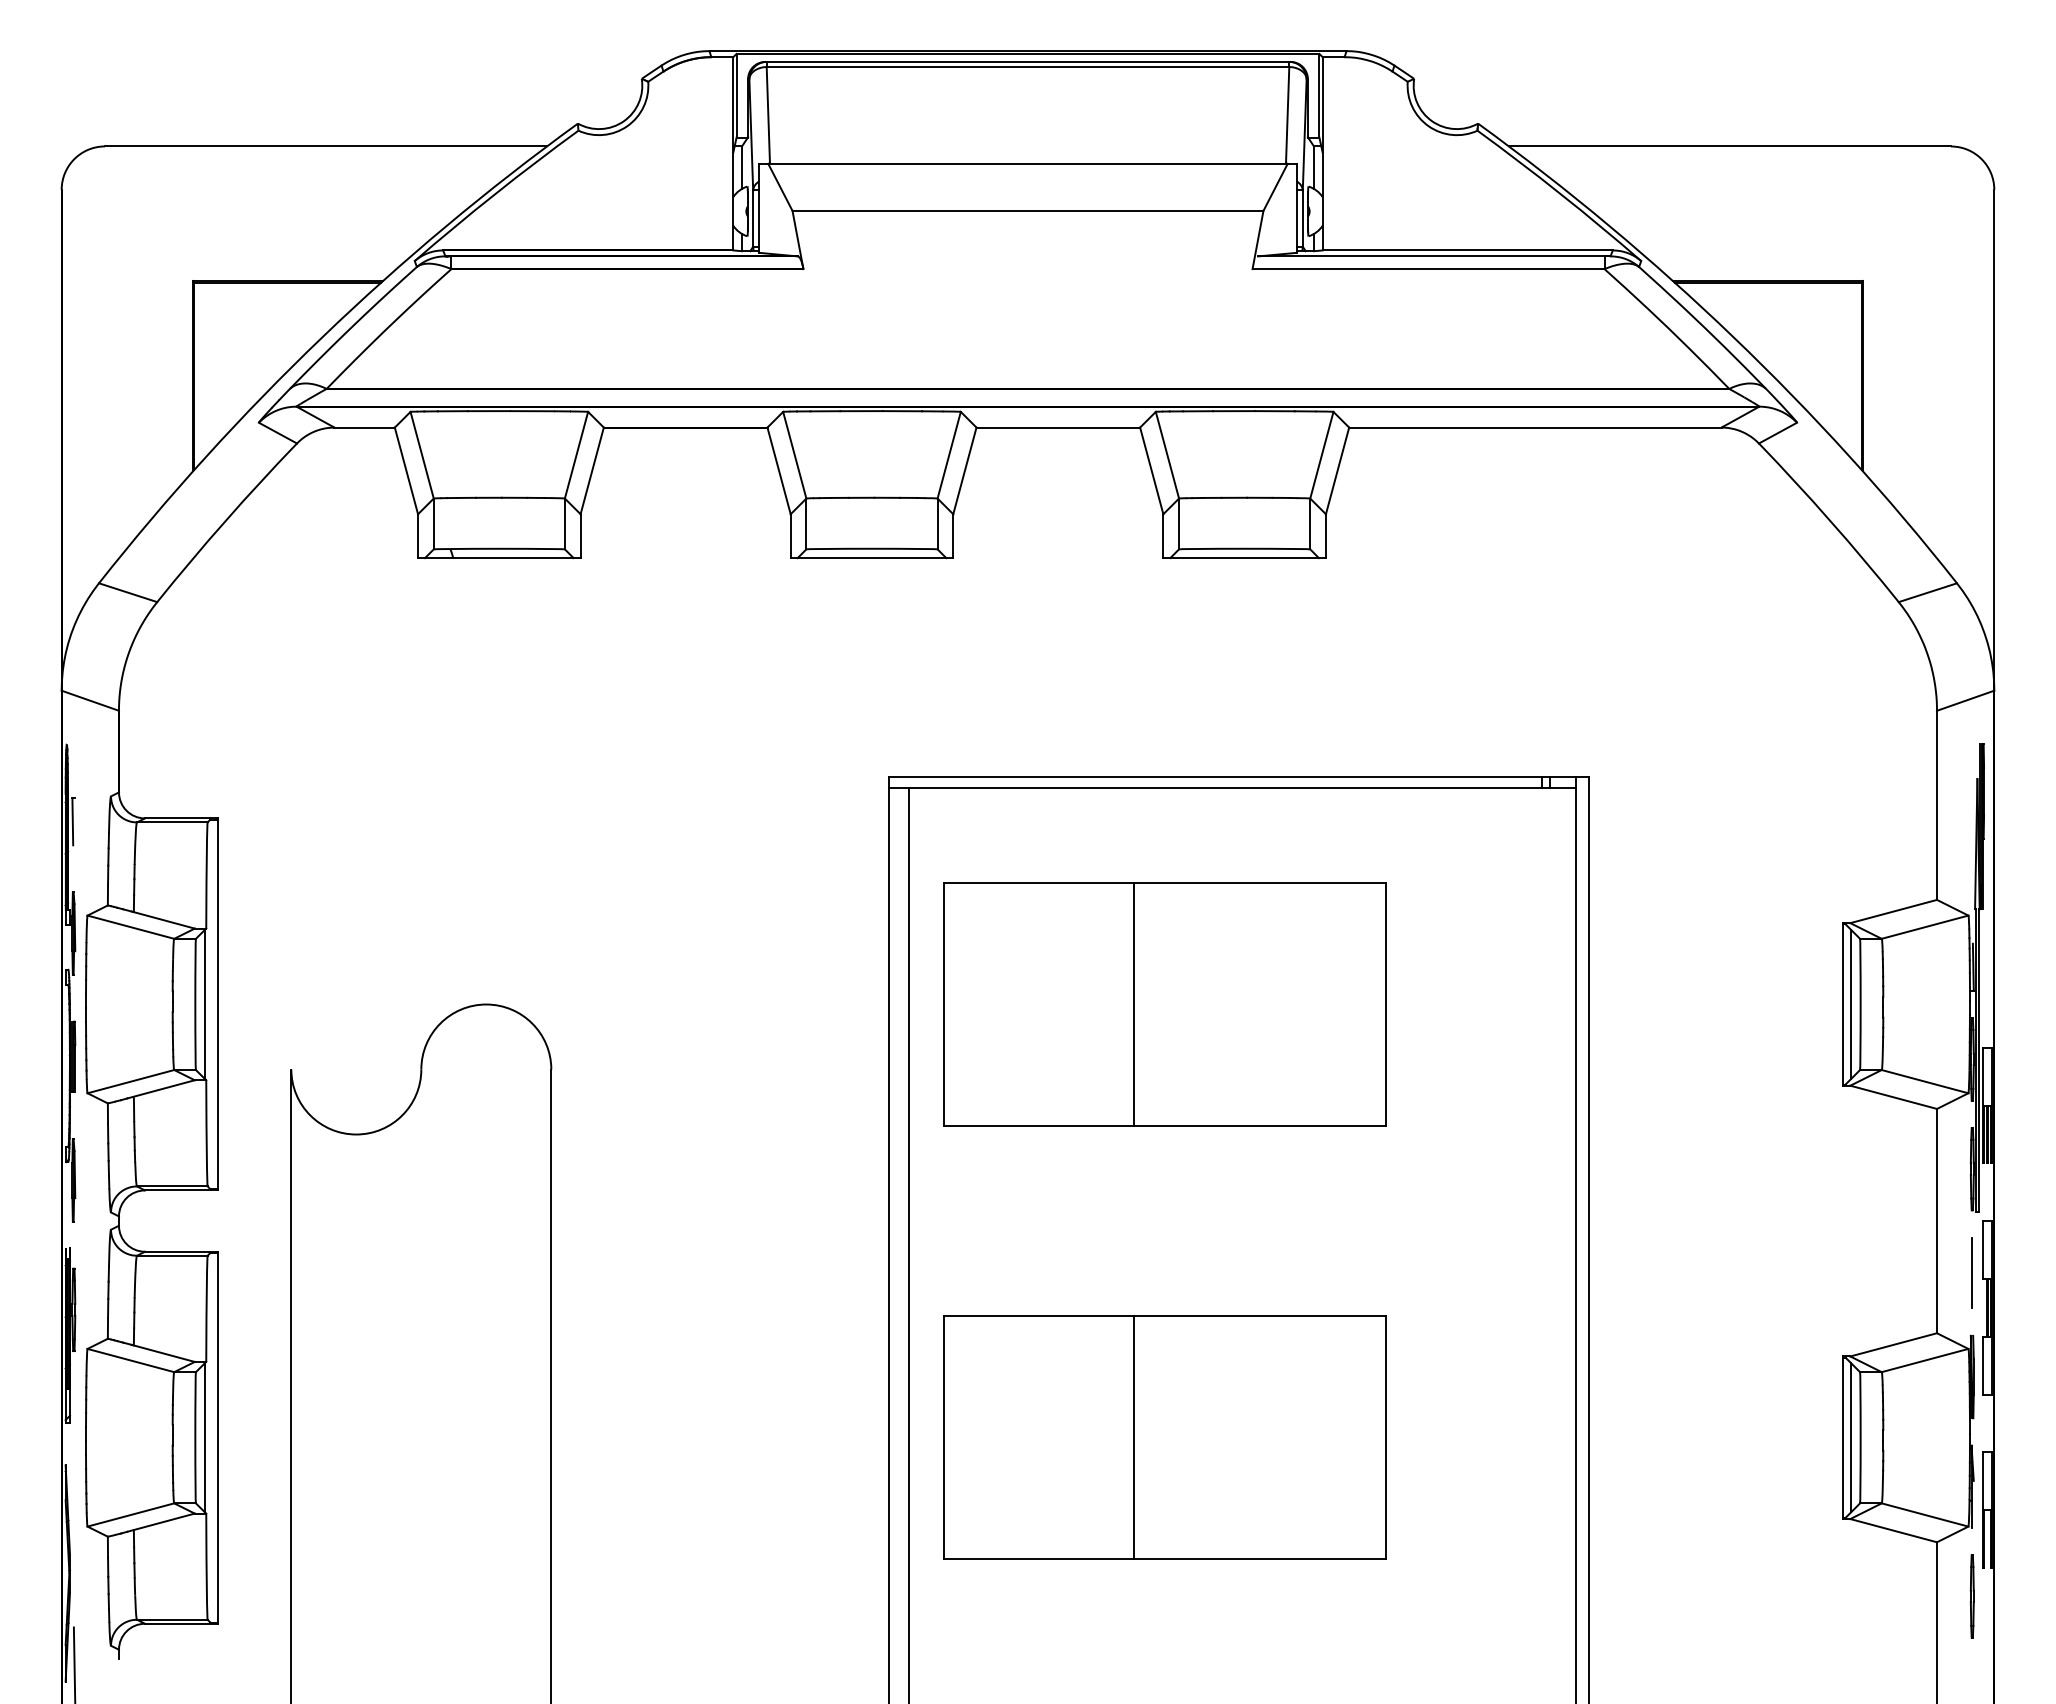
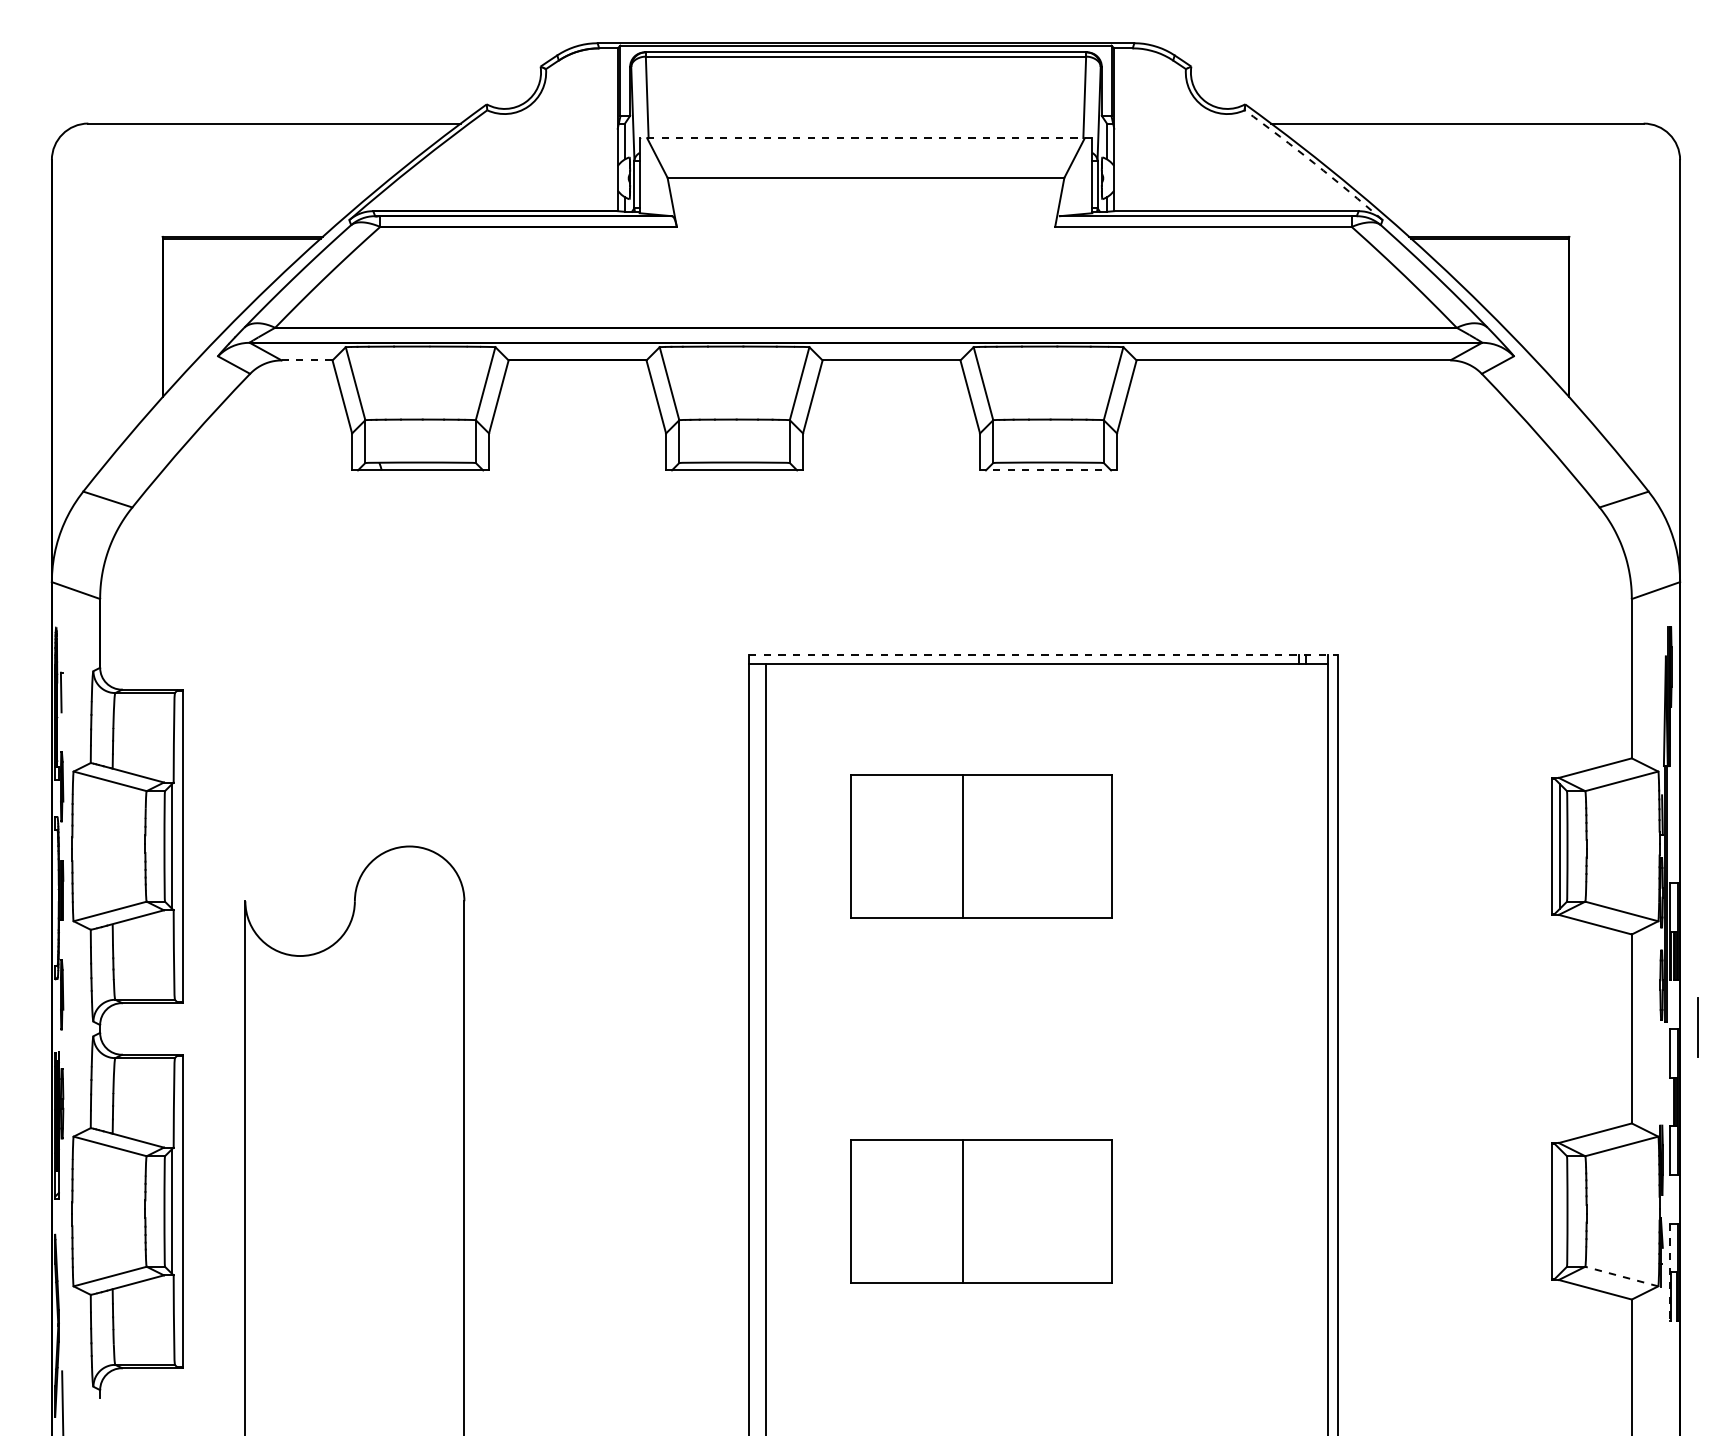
line: (1028, 163) -> (866, 137), solid -> dashed
arc: (1560, 194) -> (1314, 164), solid -> dashed
line: (364, 427) -> (307, 360), solid -> dashed
line: (1244, 558) -> (1048, 470), solid -> dashed
line: (1238, 777) -> (1043, 655), solid -> dashed
part: (1164, 1004) -> (981, 846), size x0.7
line: (1971, 1272) -> (1697, 1026), moved
part: (1164, 1437) -> (981, 1211), size x0.7
line: (1851, 1437) -> (1559, 1211), removed
line: (1982, 1510) -> (1670, 1272), solid -> dashed
line: (1925, 1514) -> (1622, 1276), solid -> dashed
line: (1971, 1596) -> (1660, 1345), removed

